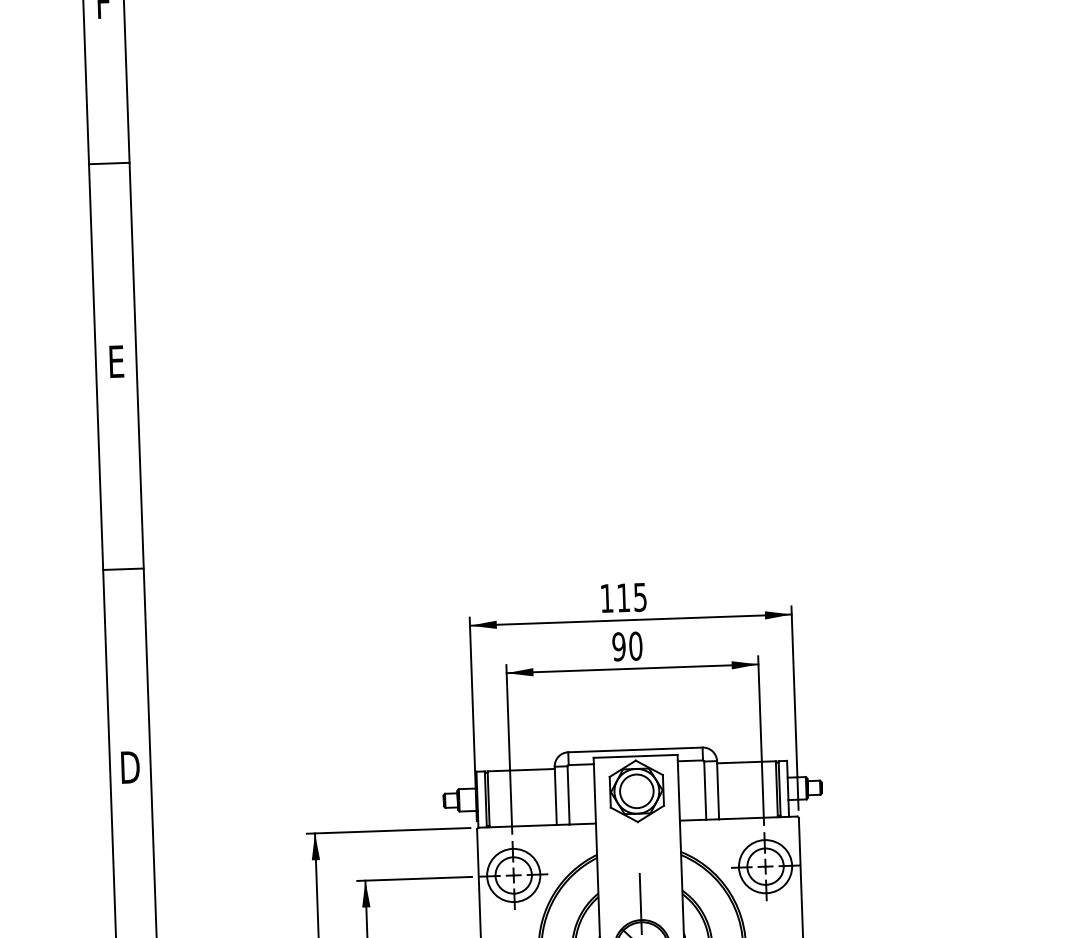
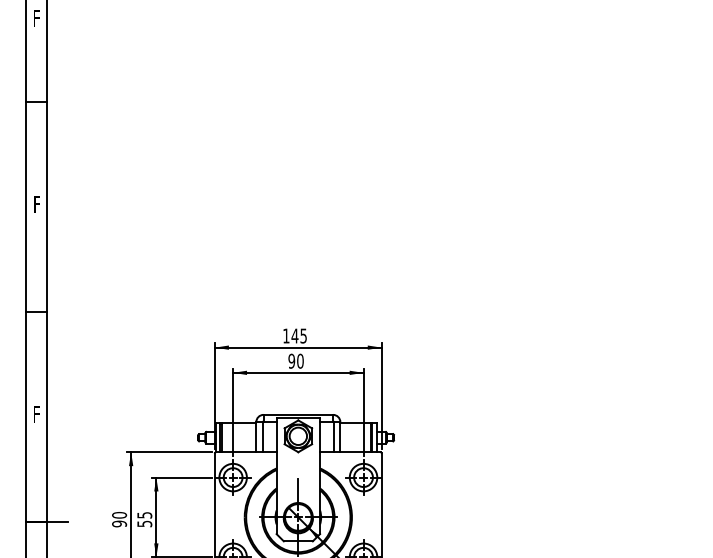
text: (117, 361) -> (37, 204), E -> F
text: (622, 596) -> (294, 335), 115 -> 145
text: (129, 766) -> (36, 414), D -> F

